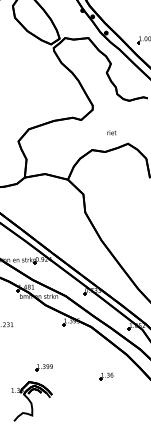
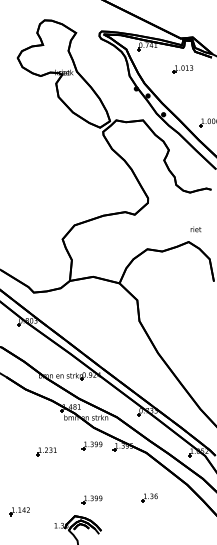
text: (111, 132) -> (195, 229), moved
part: (43, 320) -> (91, 445), added
part: (106, 376) -> (149, 497), moved

